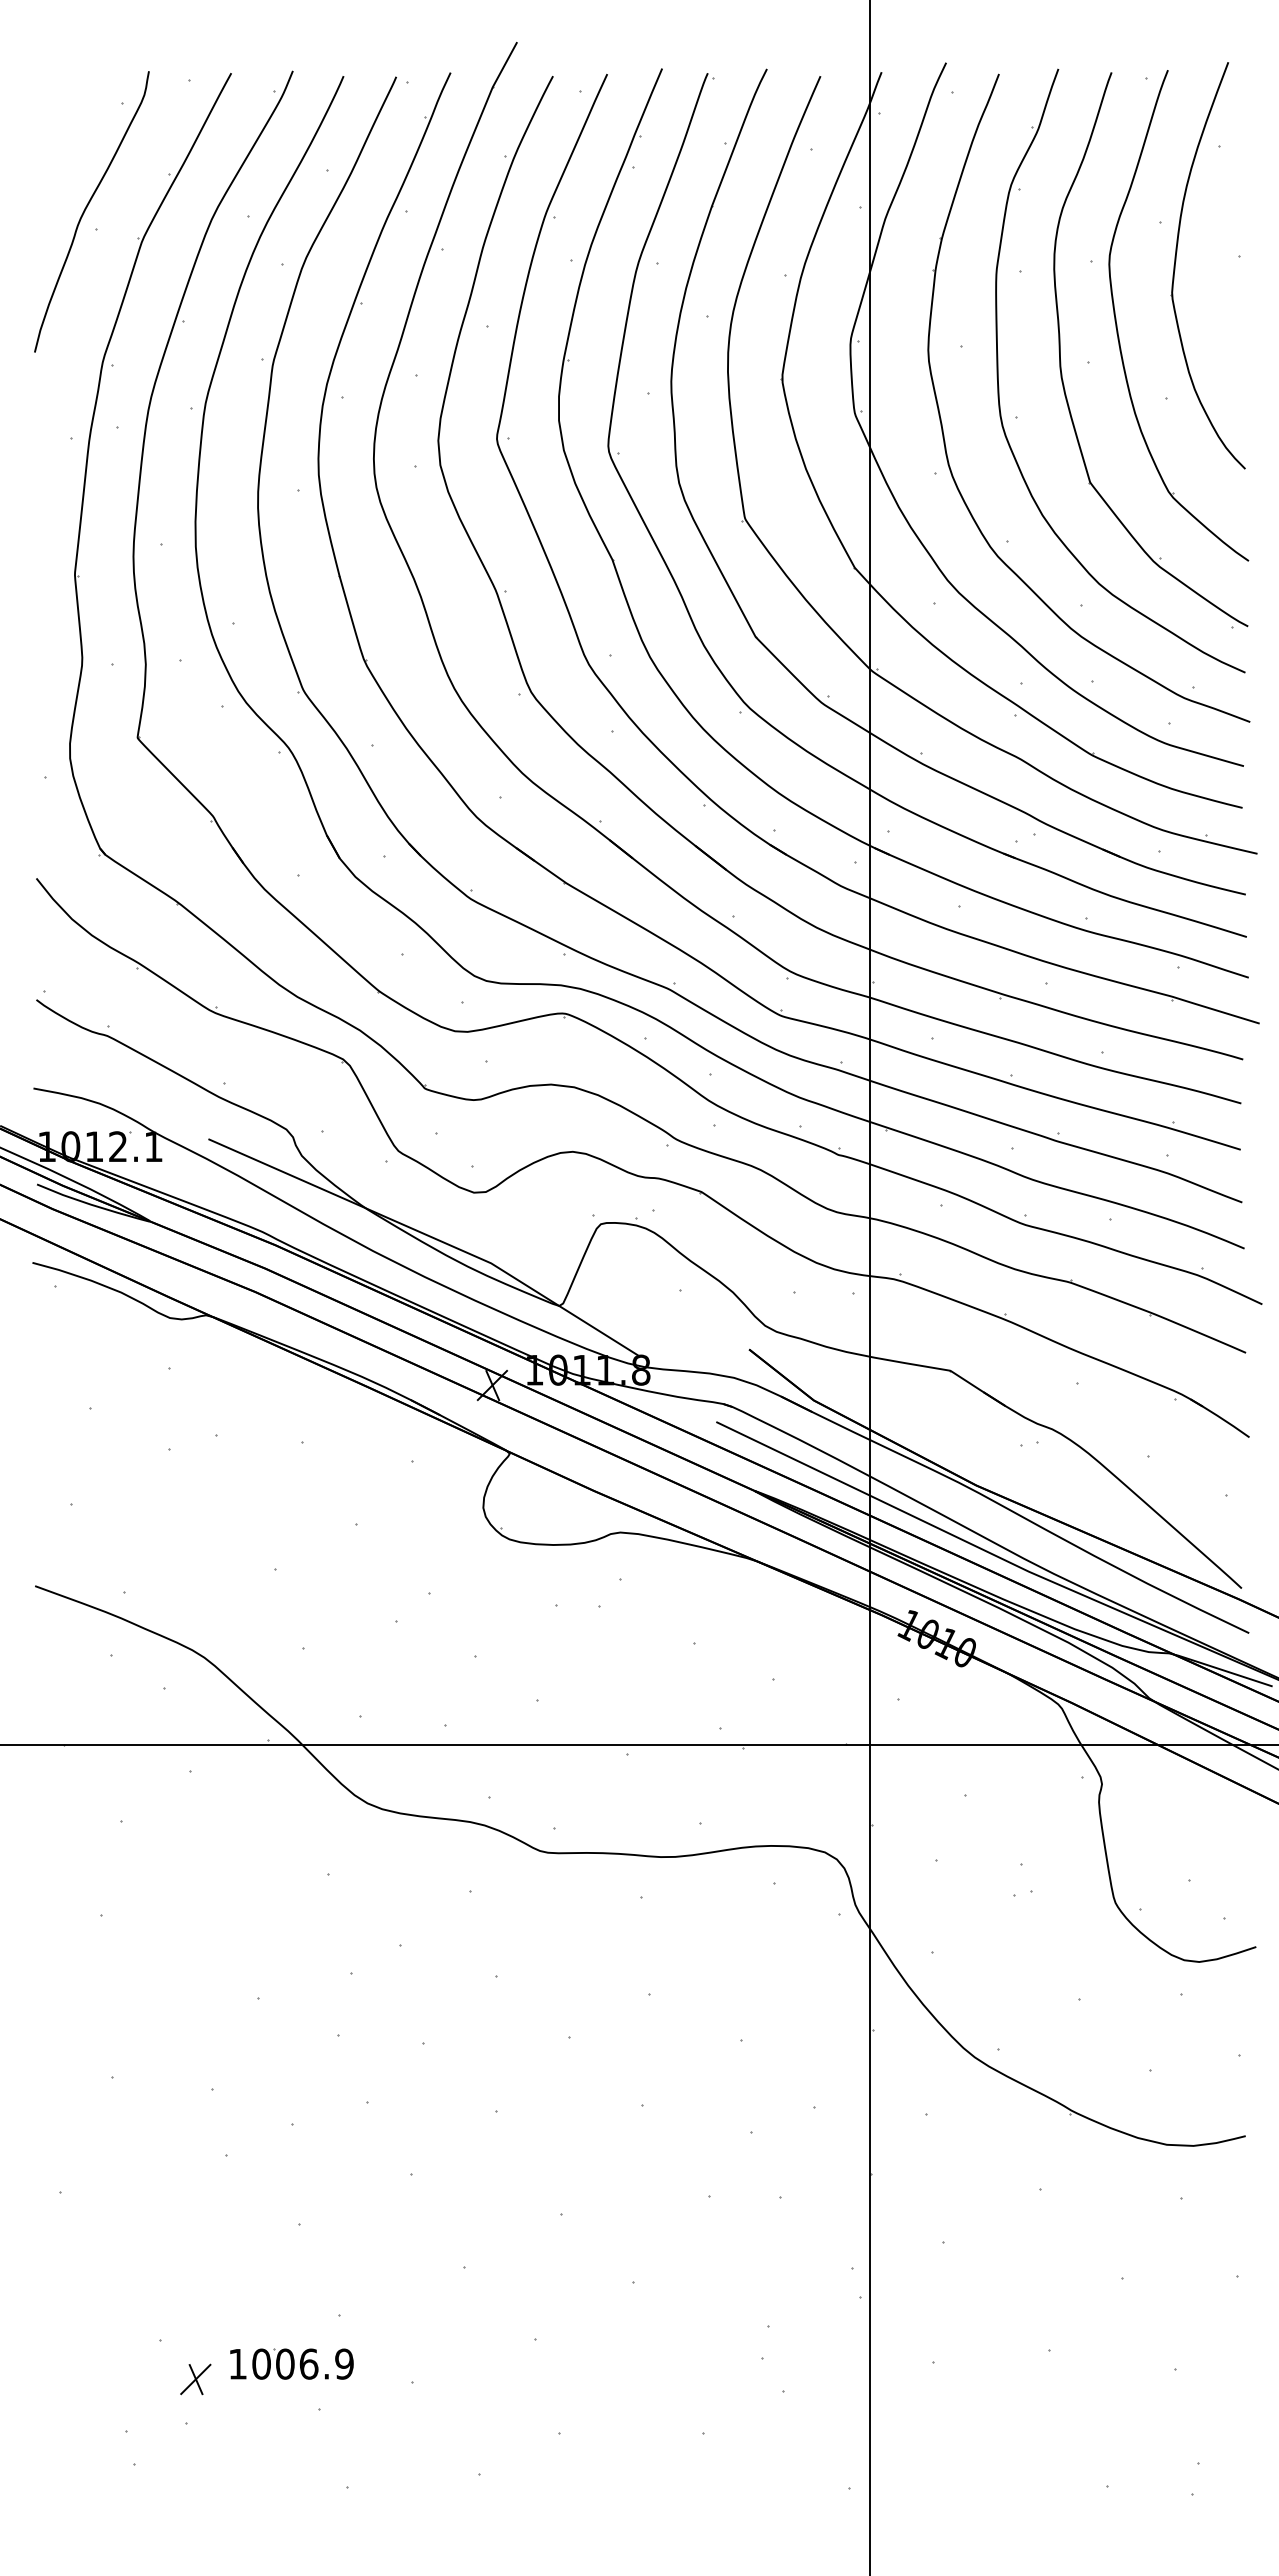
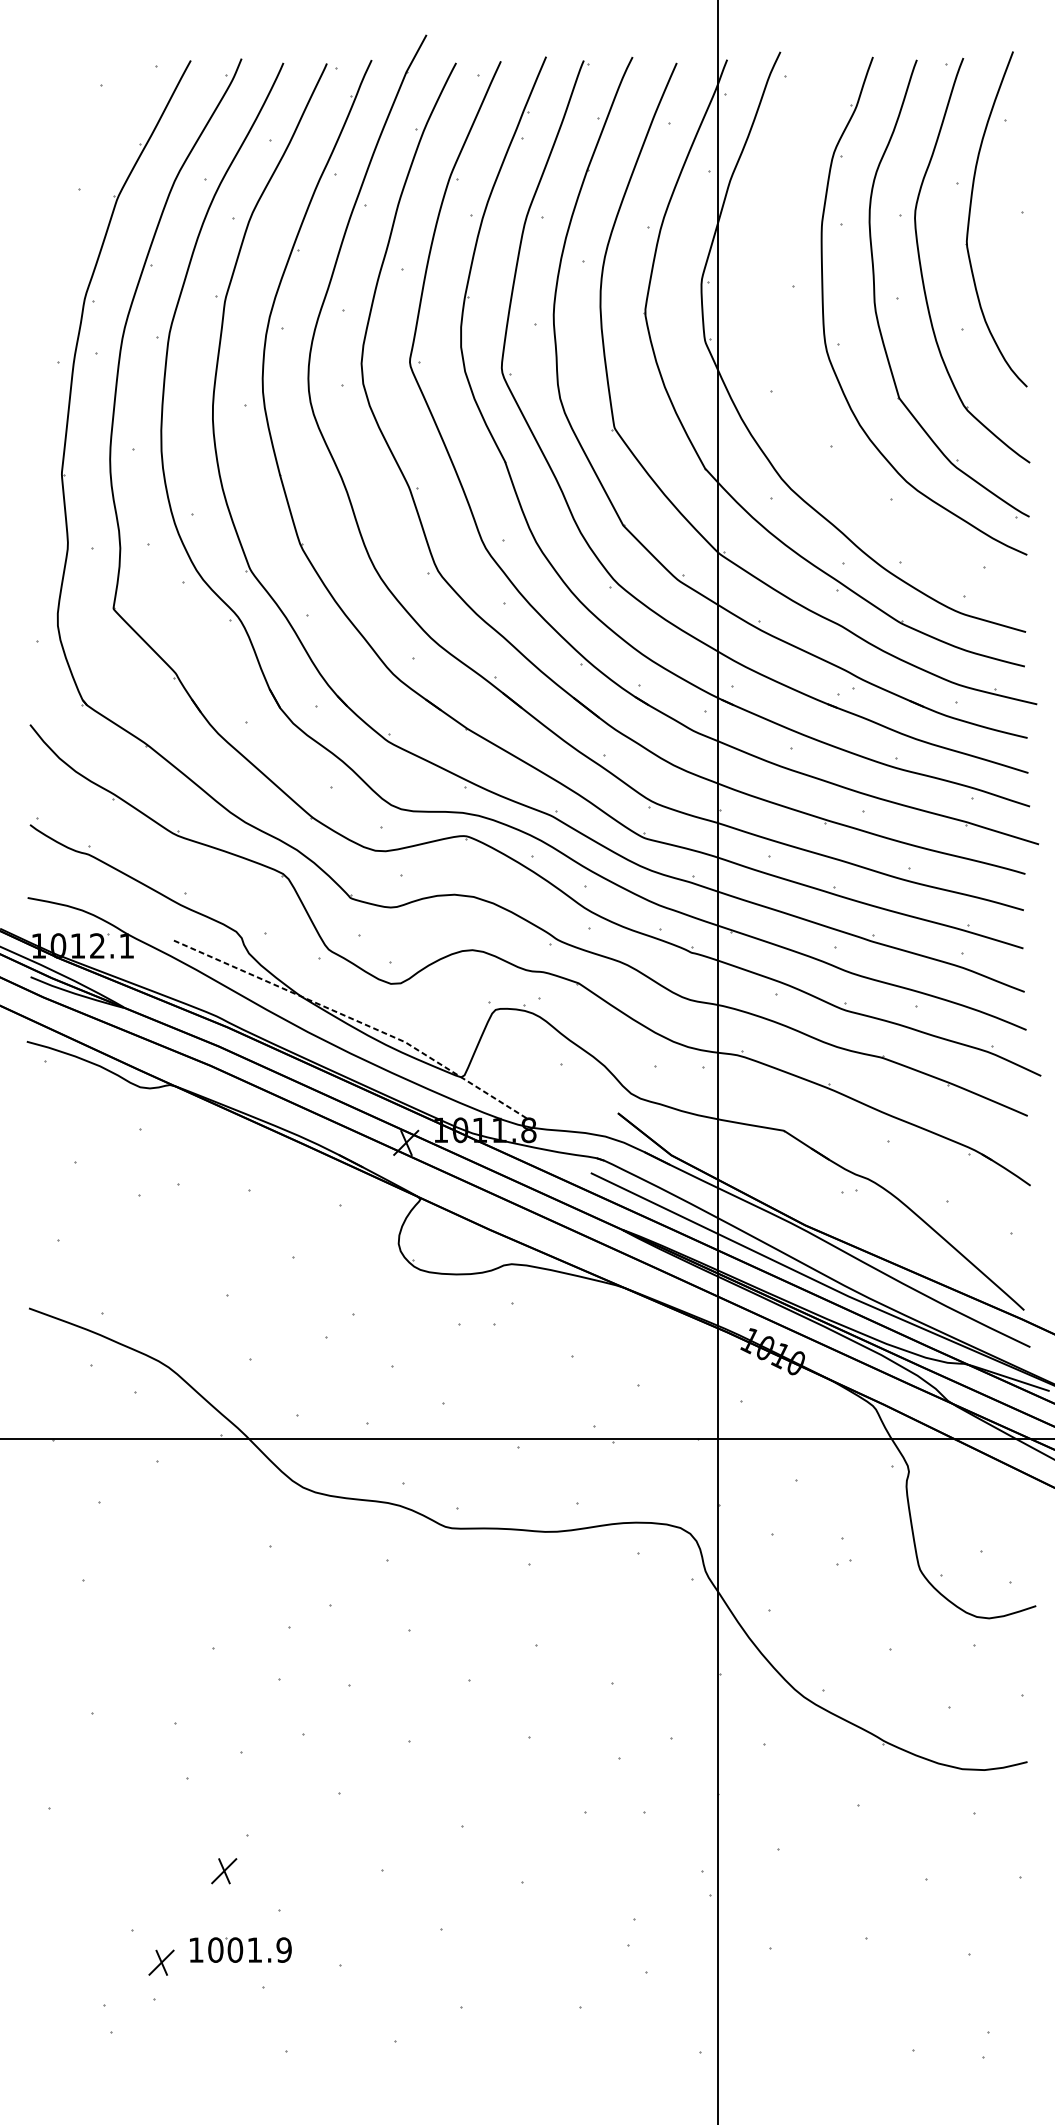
curve: (86, 209) -> (71, 172), removed
part: (943, 428) -> (778, 353), removed
line: (429, 1236) -> (354, 1020), solid -> dashed
part: (271, 2268) -> (223, 1871), added
text: (308, 2363) -> (254, 1949), 1006.9 -> 1001.9

